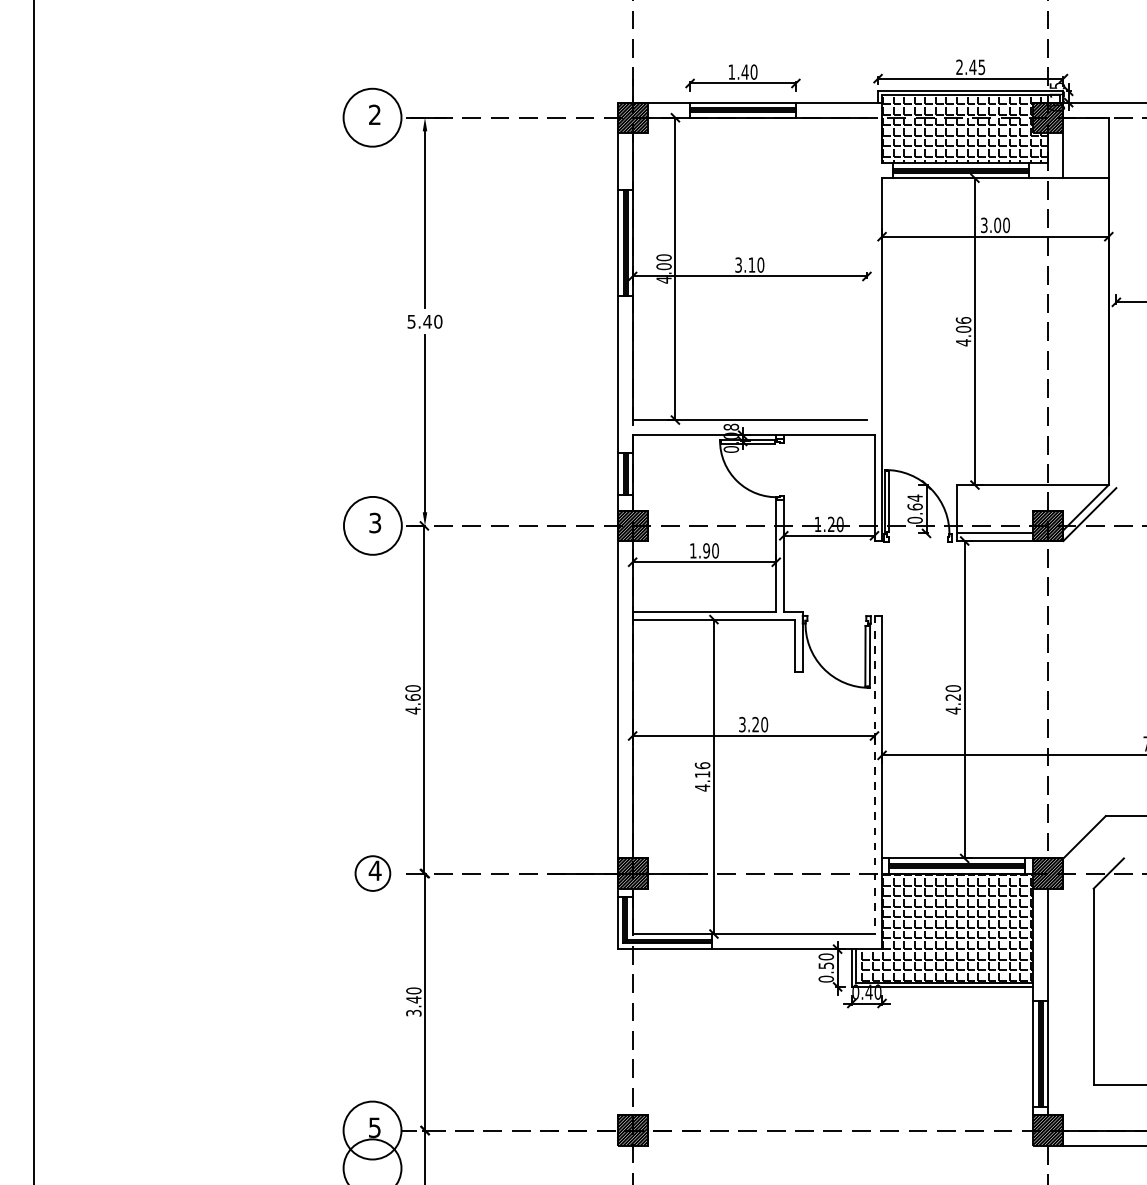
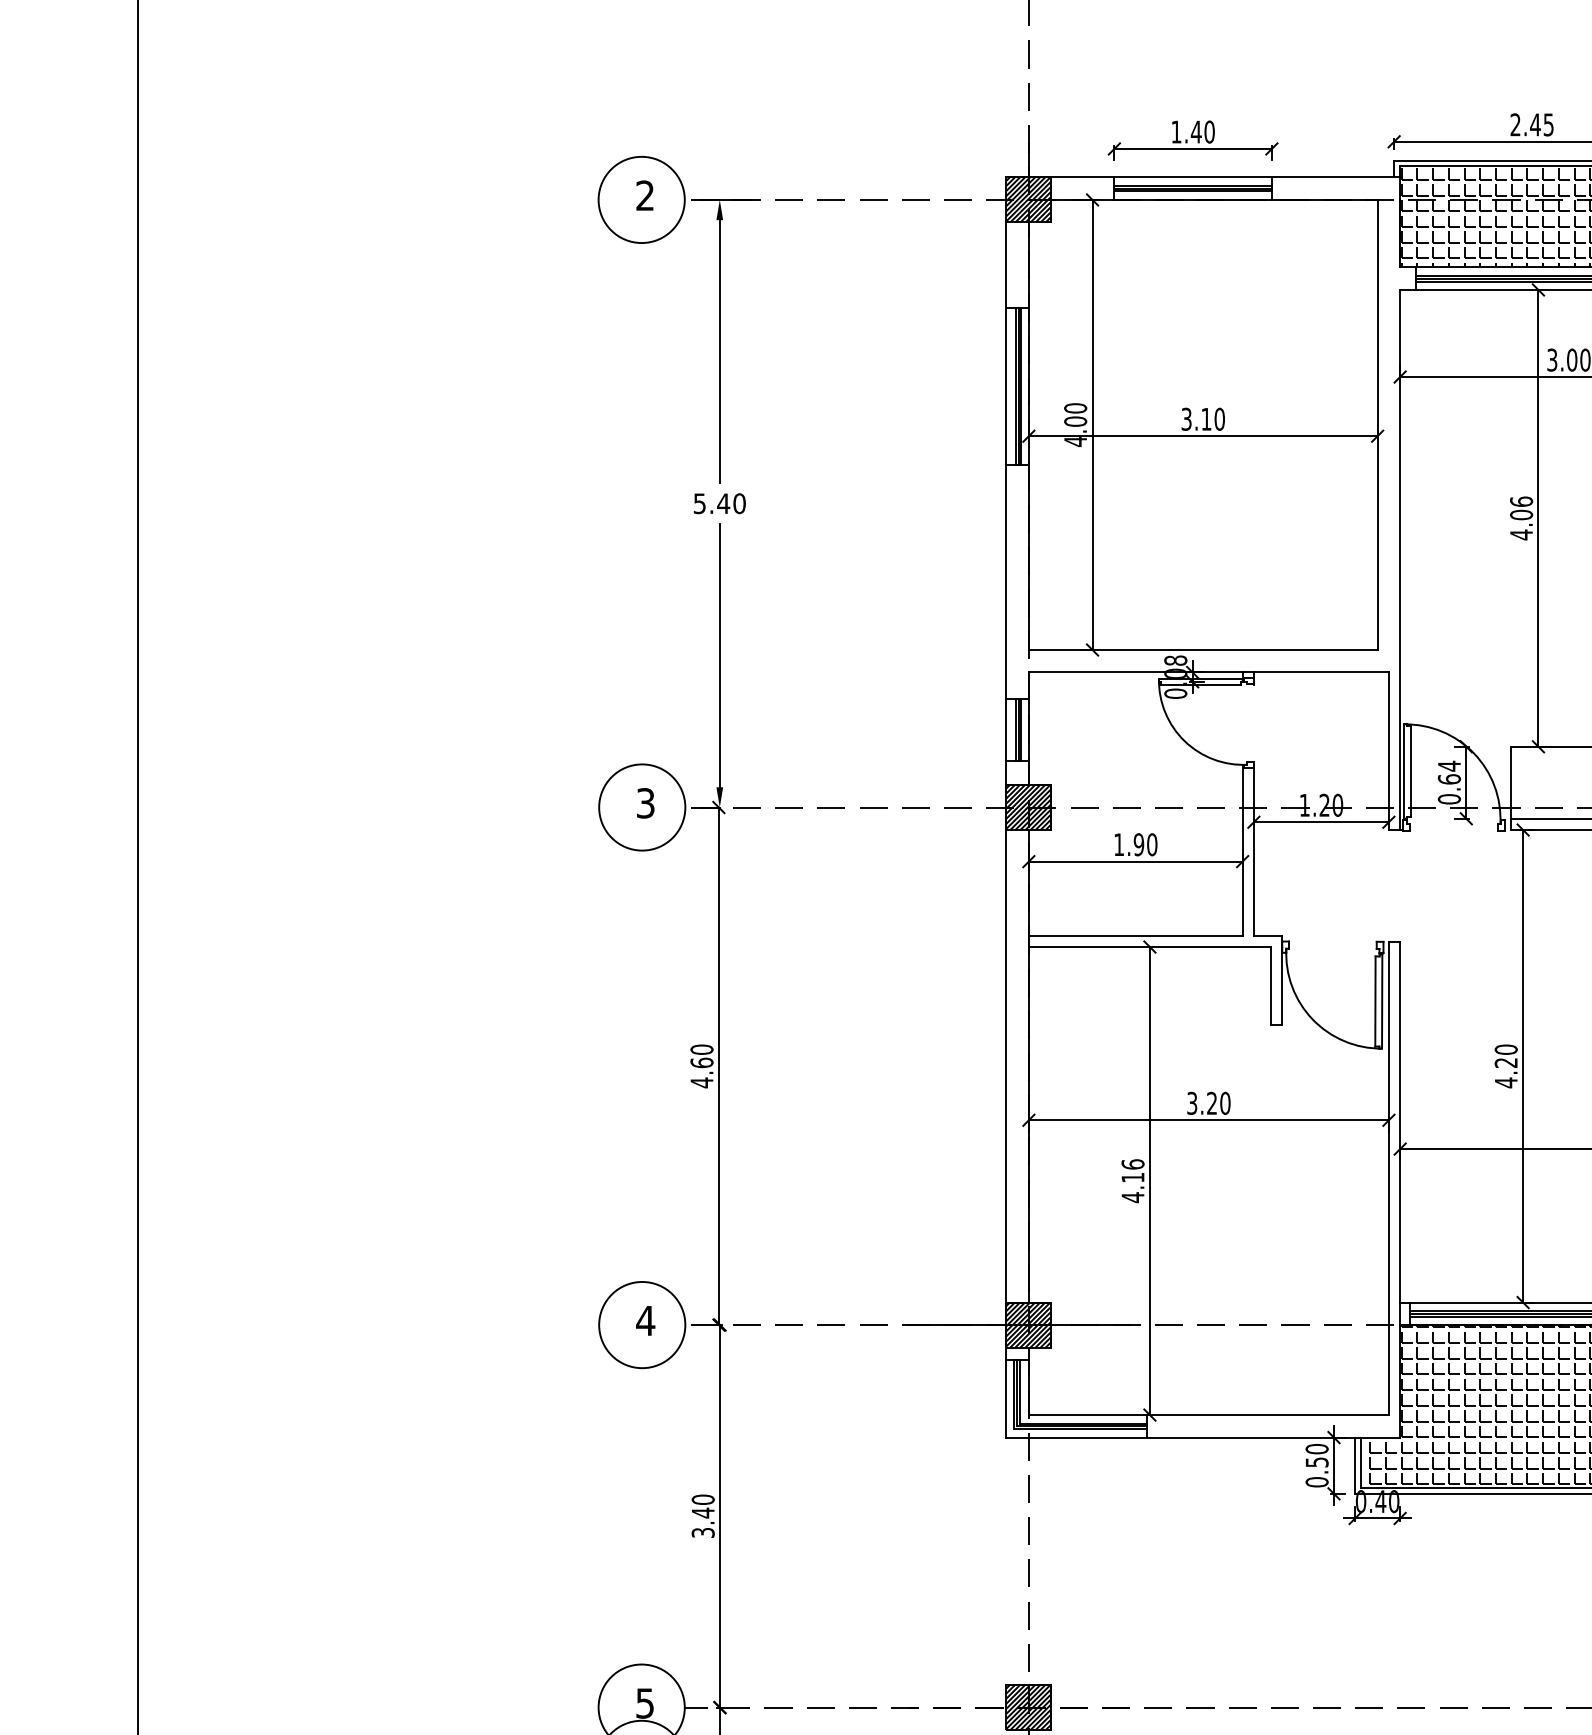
line: (866, 268) -> (1377, 424), added
line: (874, 775) -> (1388, 1179), dashed -> solid
circle: (372, 873) -> (641, 1324), size x1.67

